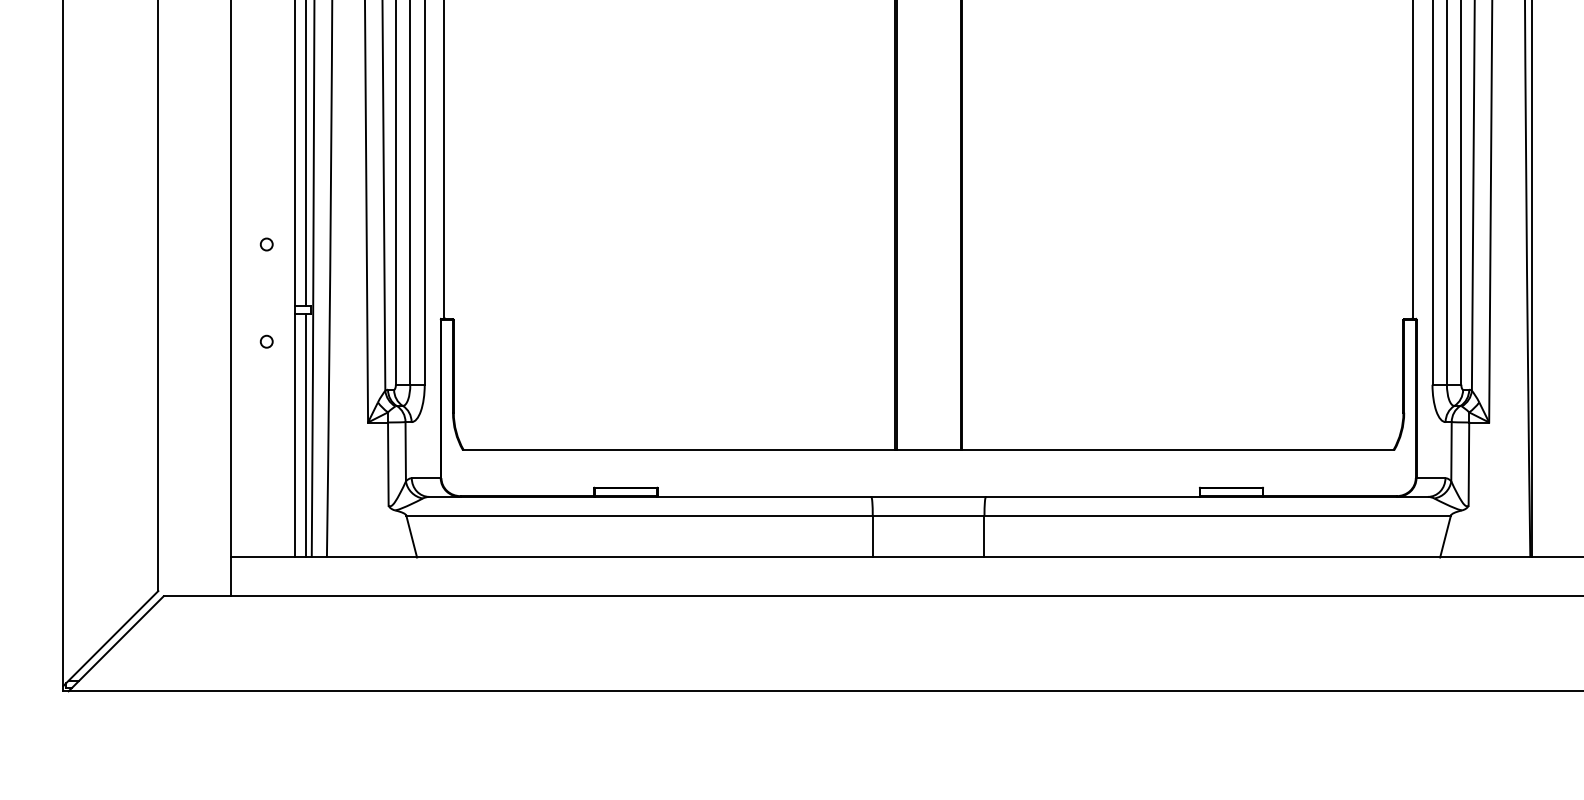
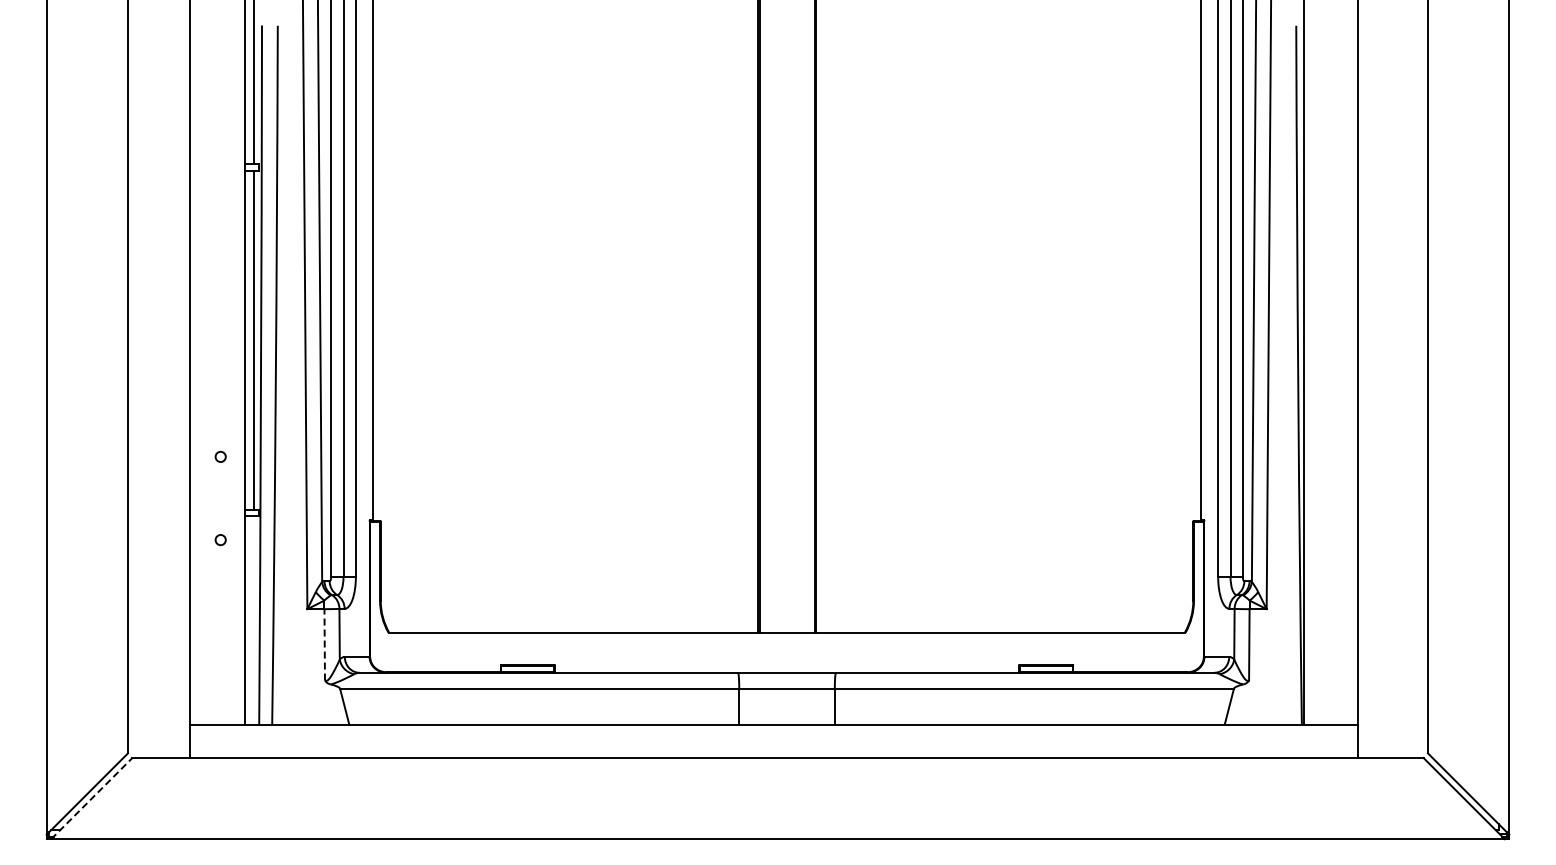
line: (306, 435) -> (254, 620), removed
line: (388, 463) -> (324, 644), solid -> dashed
line: (116, 643) -> (92, 798), solid -> dashed

